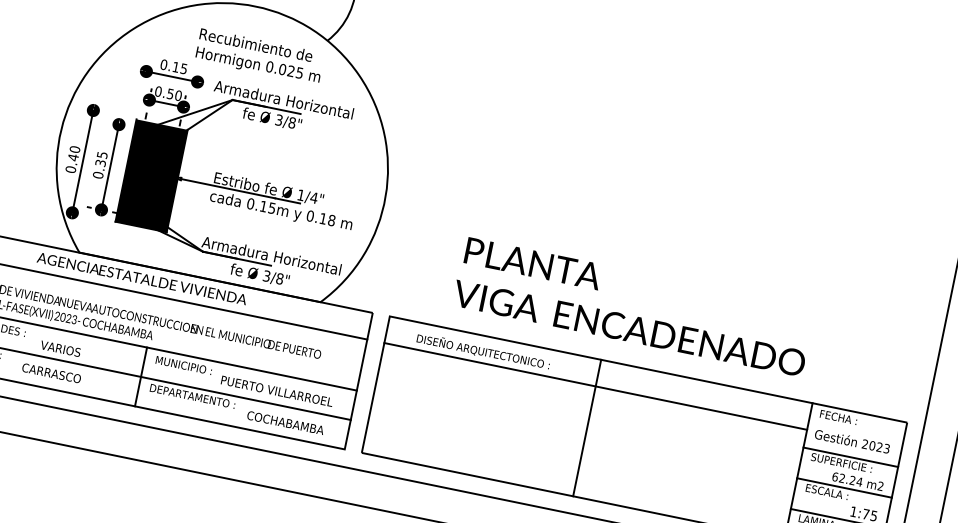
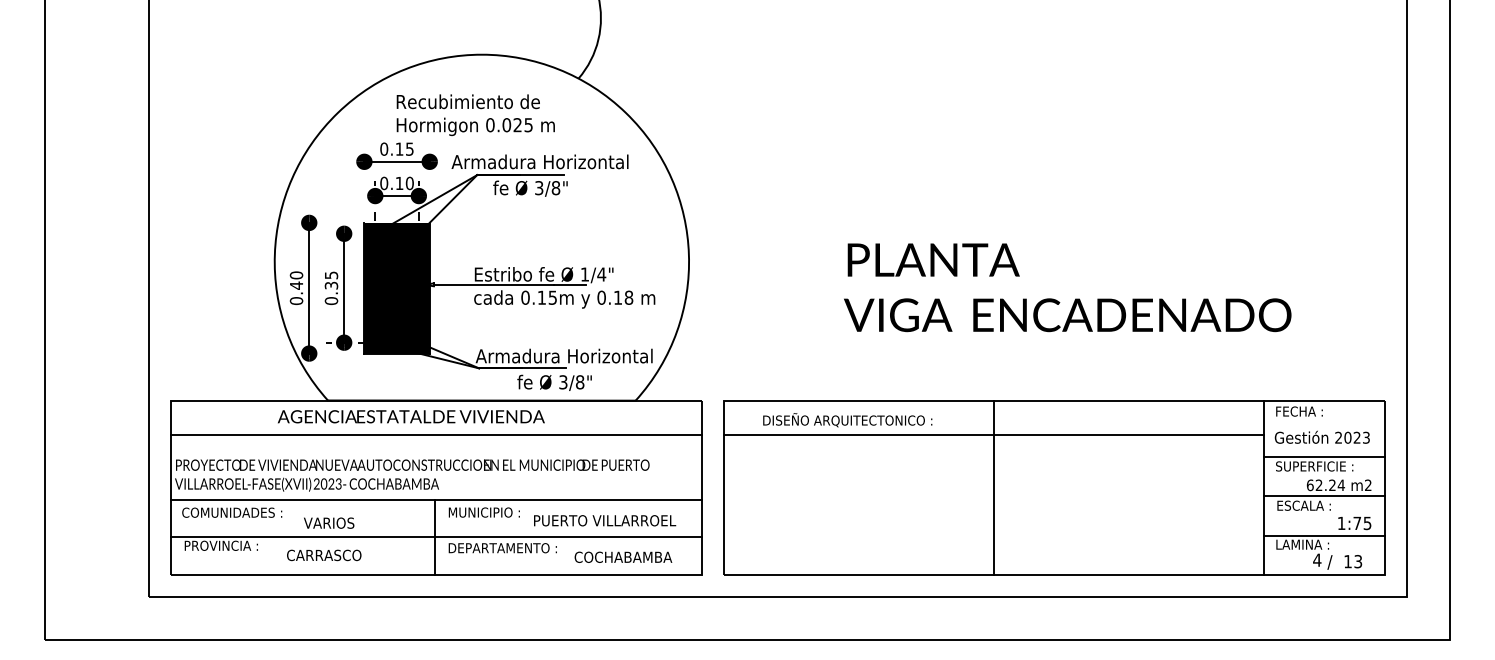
text: (259, 56) -> (475, 114), moved
text: (170, 94) -> (399, 183), 0.50 -> 0.10
text: (633, 306) -> (1067, 287), moved

